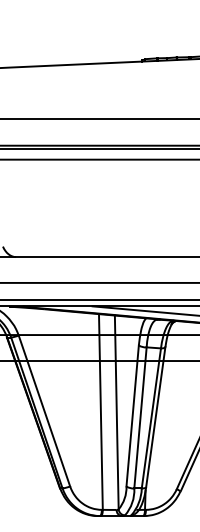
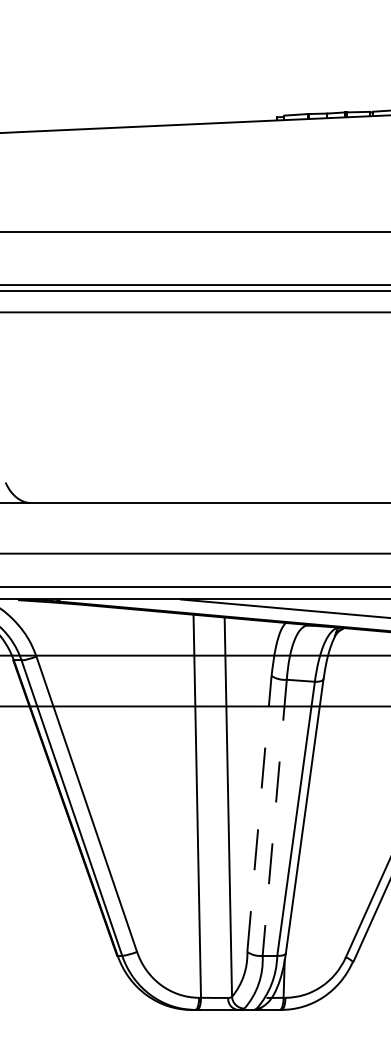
line: (132, 415) -> (259, 813), solid -> dashed
line: (140, 417) -> (274, 817), solid -> dashed

